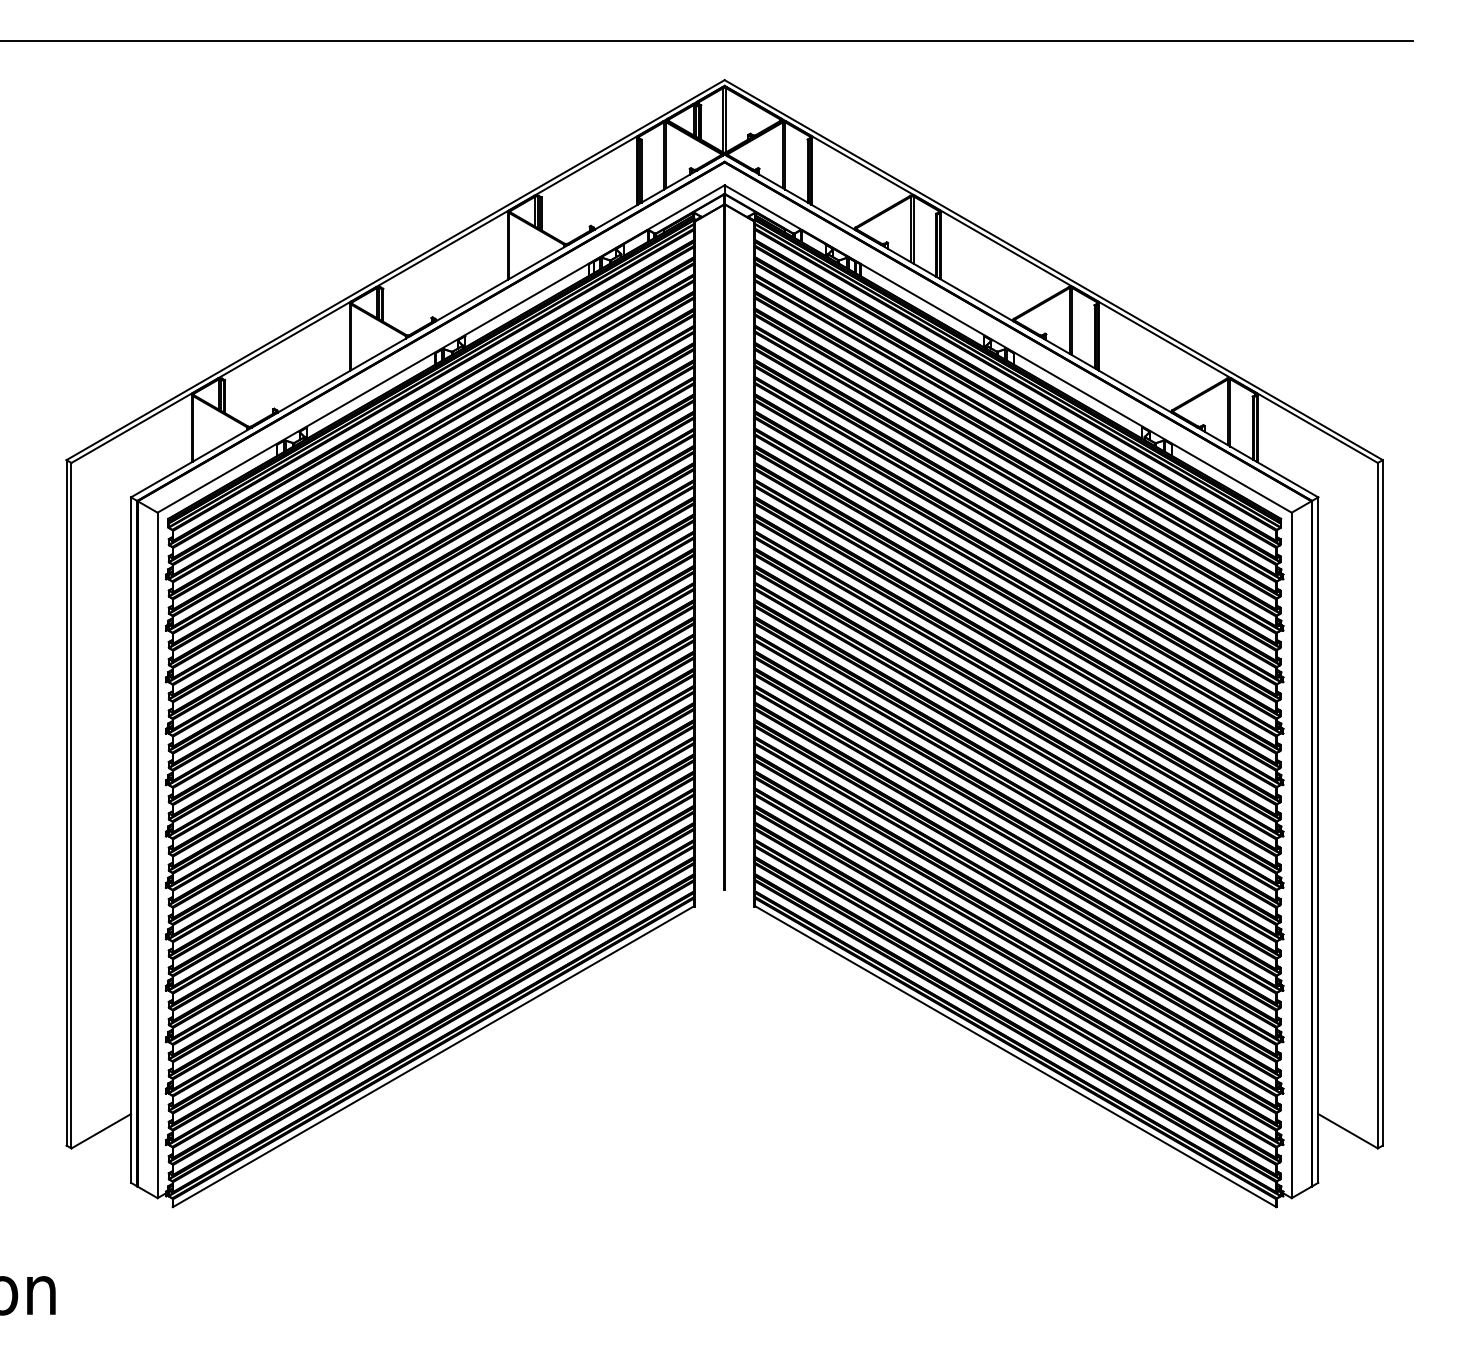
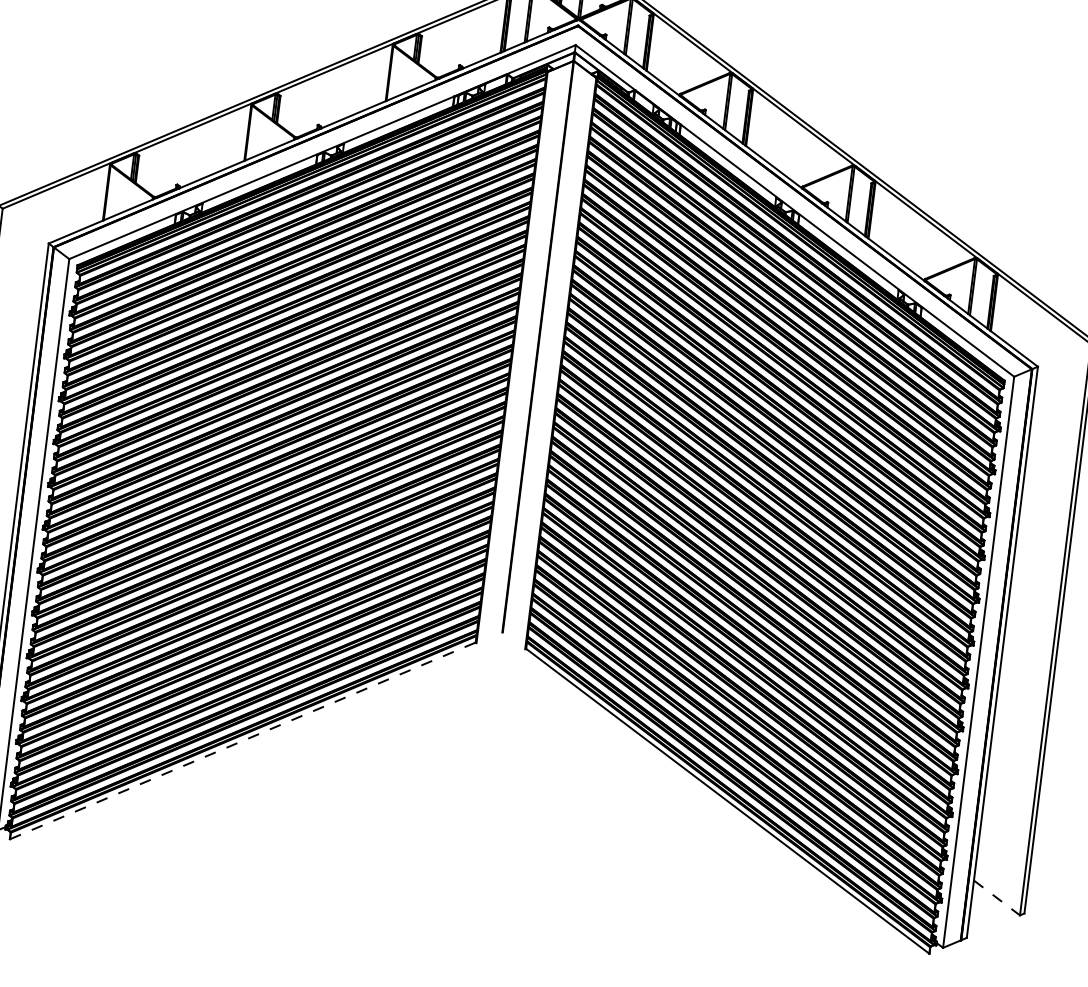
line: (433, 1056) -> (242, 740), solid -> dashed
line: (1348, 1131) -> (997, 898), solid -> dashed

